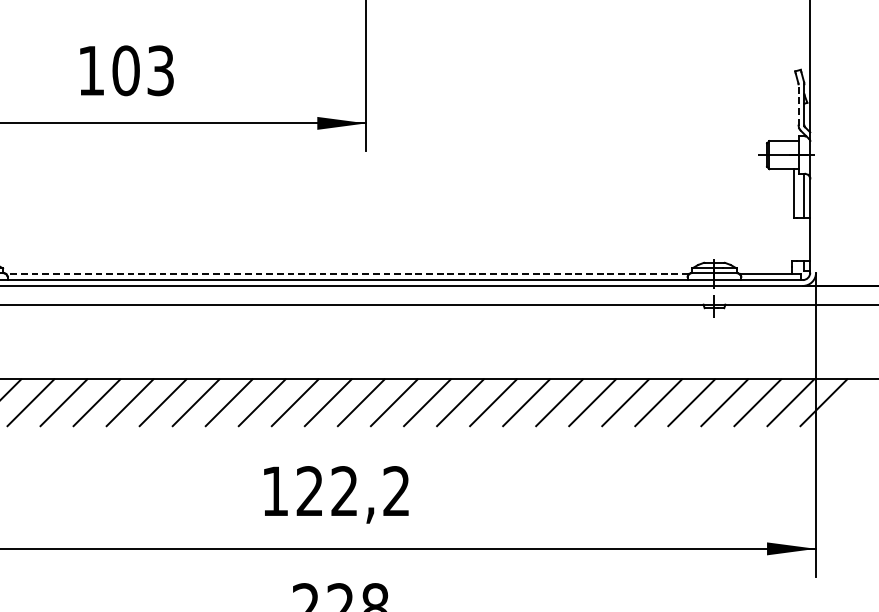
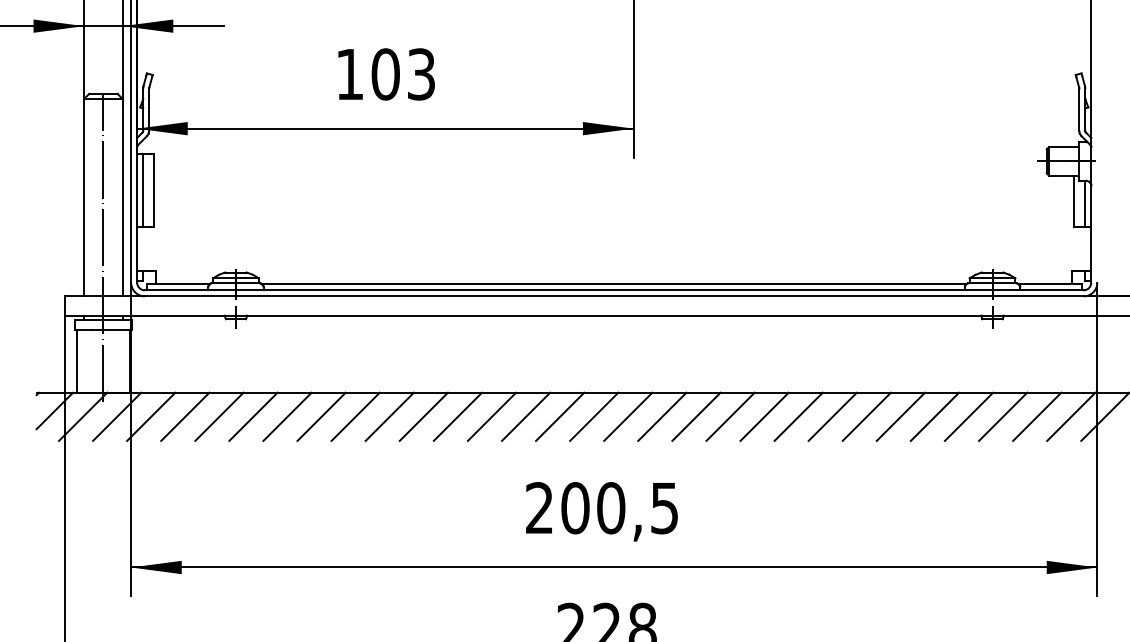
line: (798, 104) -> (1079, 109), dashed -> solid
line: (347, 274) -> (614, 284), dashed -> solid
text: (335, 491) -> (601, 508), 122,2 -> 200,5

